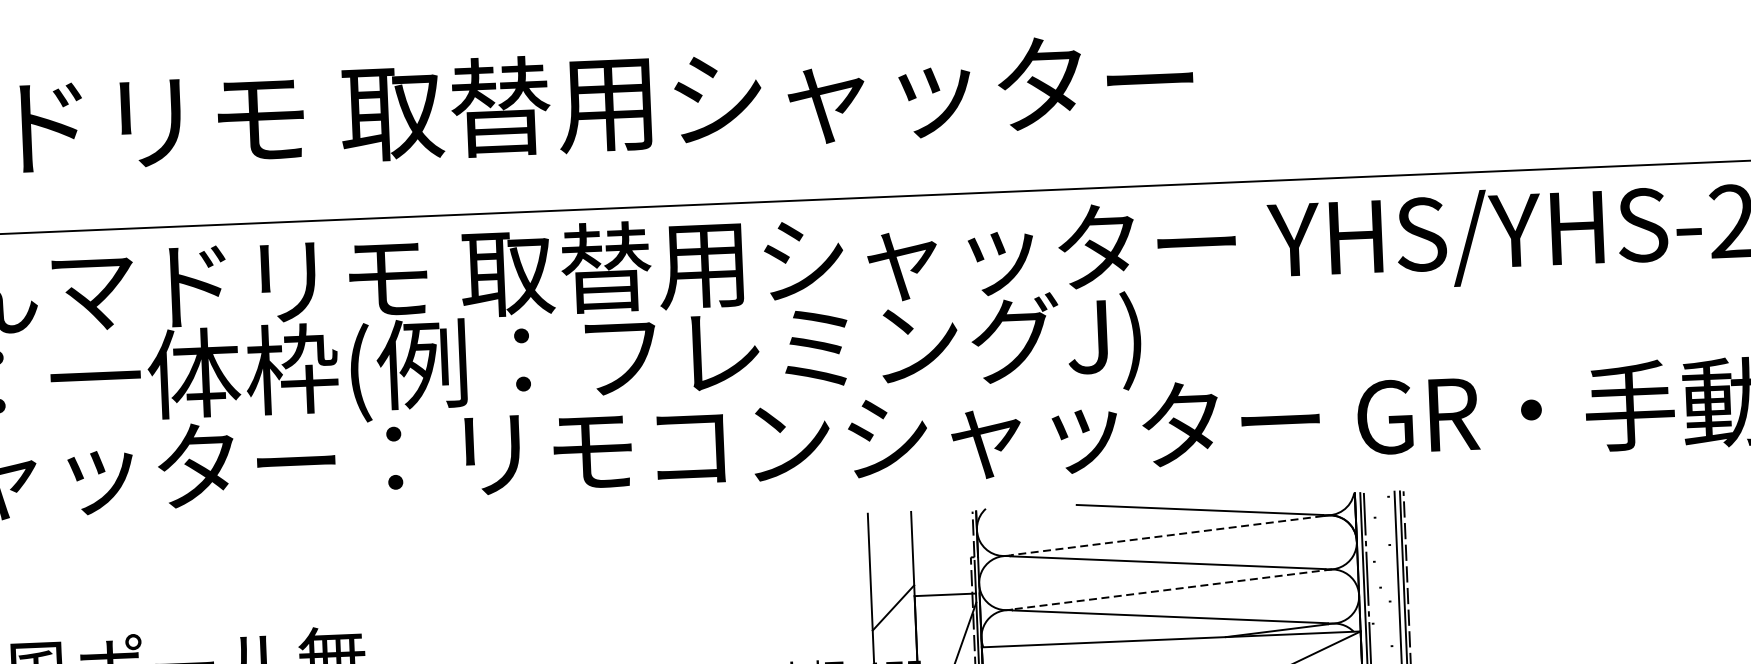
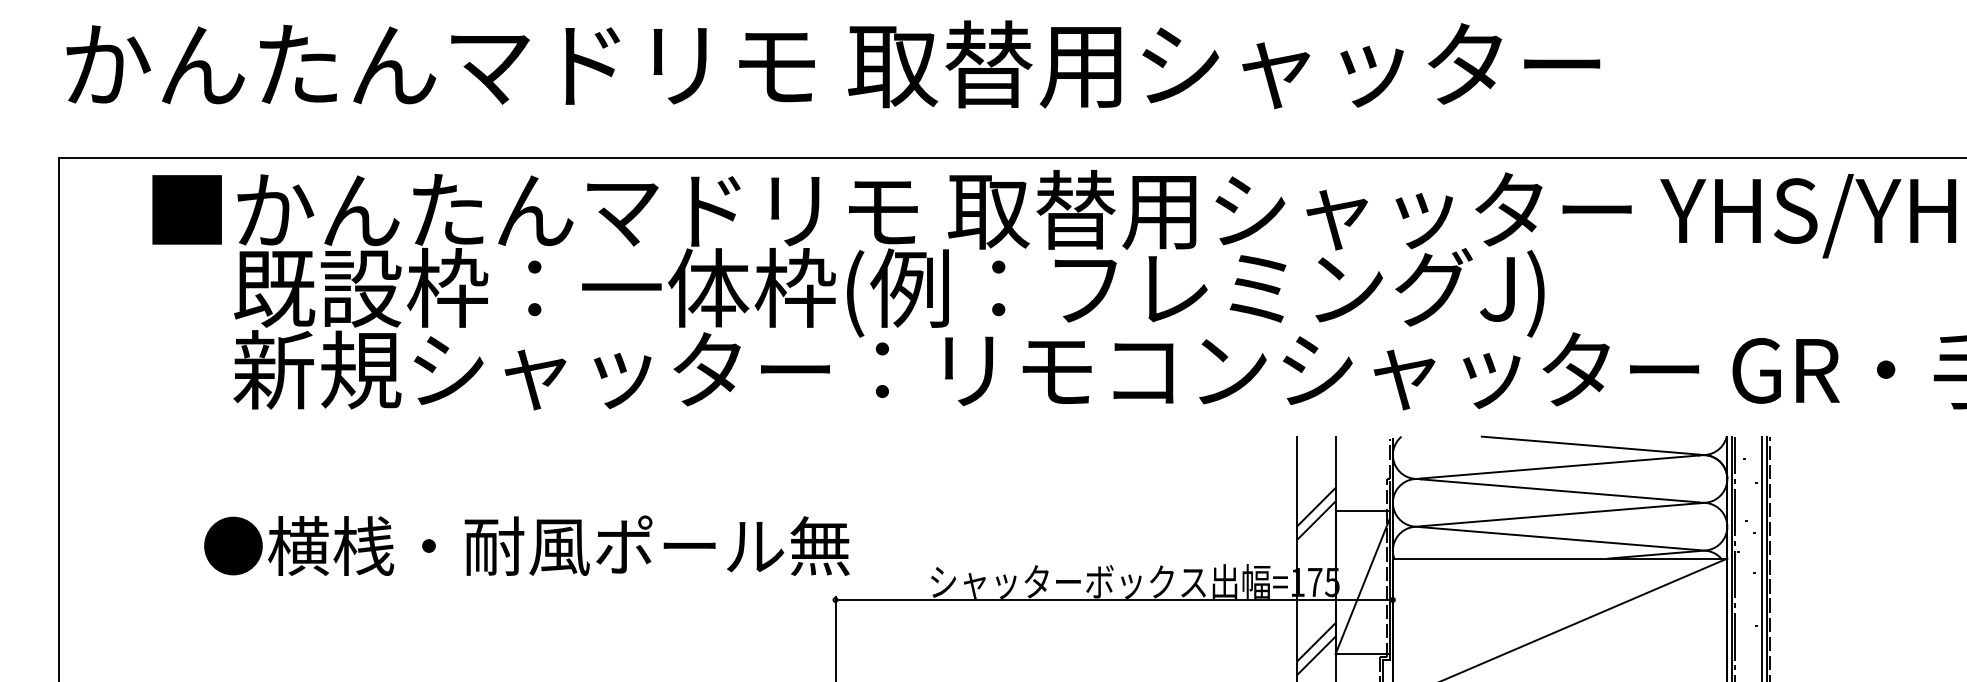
line: (1167, 536) -> (1560, 467), dashed -> solid
line: (1172, 589) -> (1563, 514), dashed -> solid
line: (892, 593) -> (1316, 507), added

